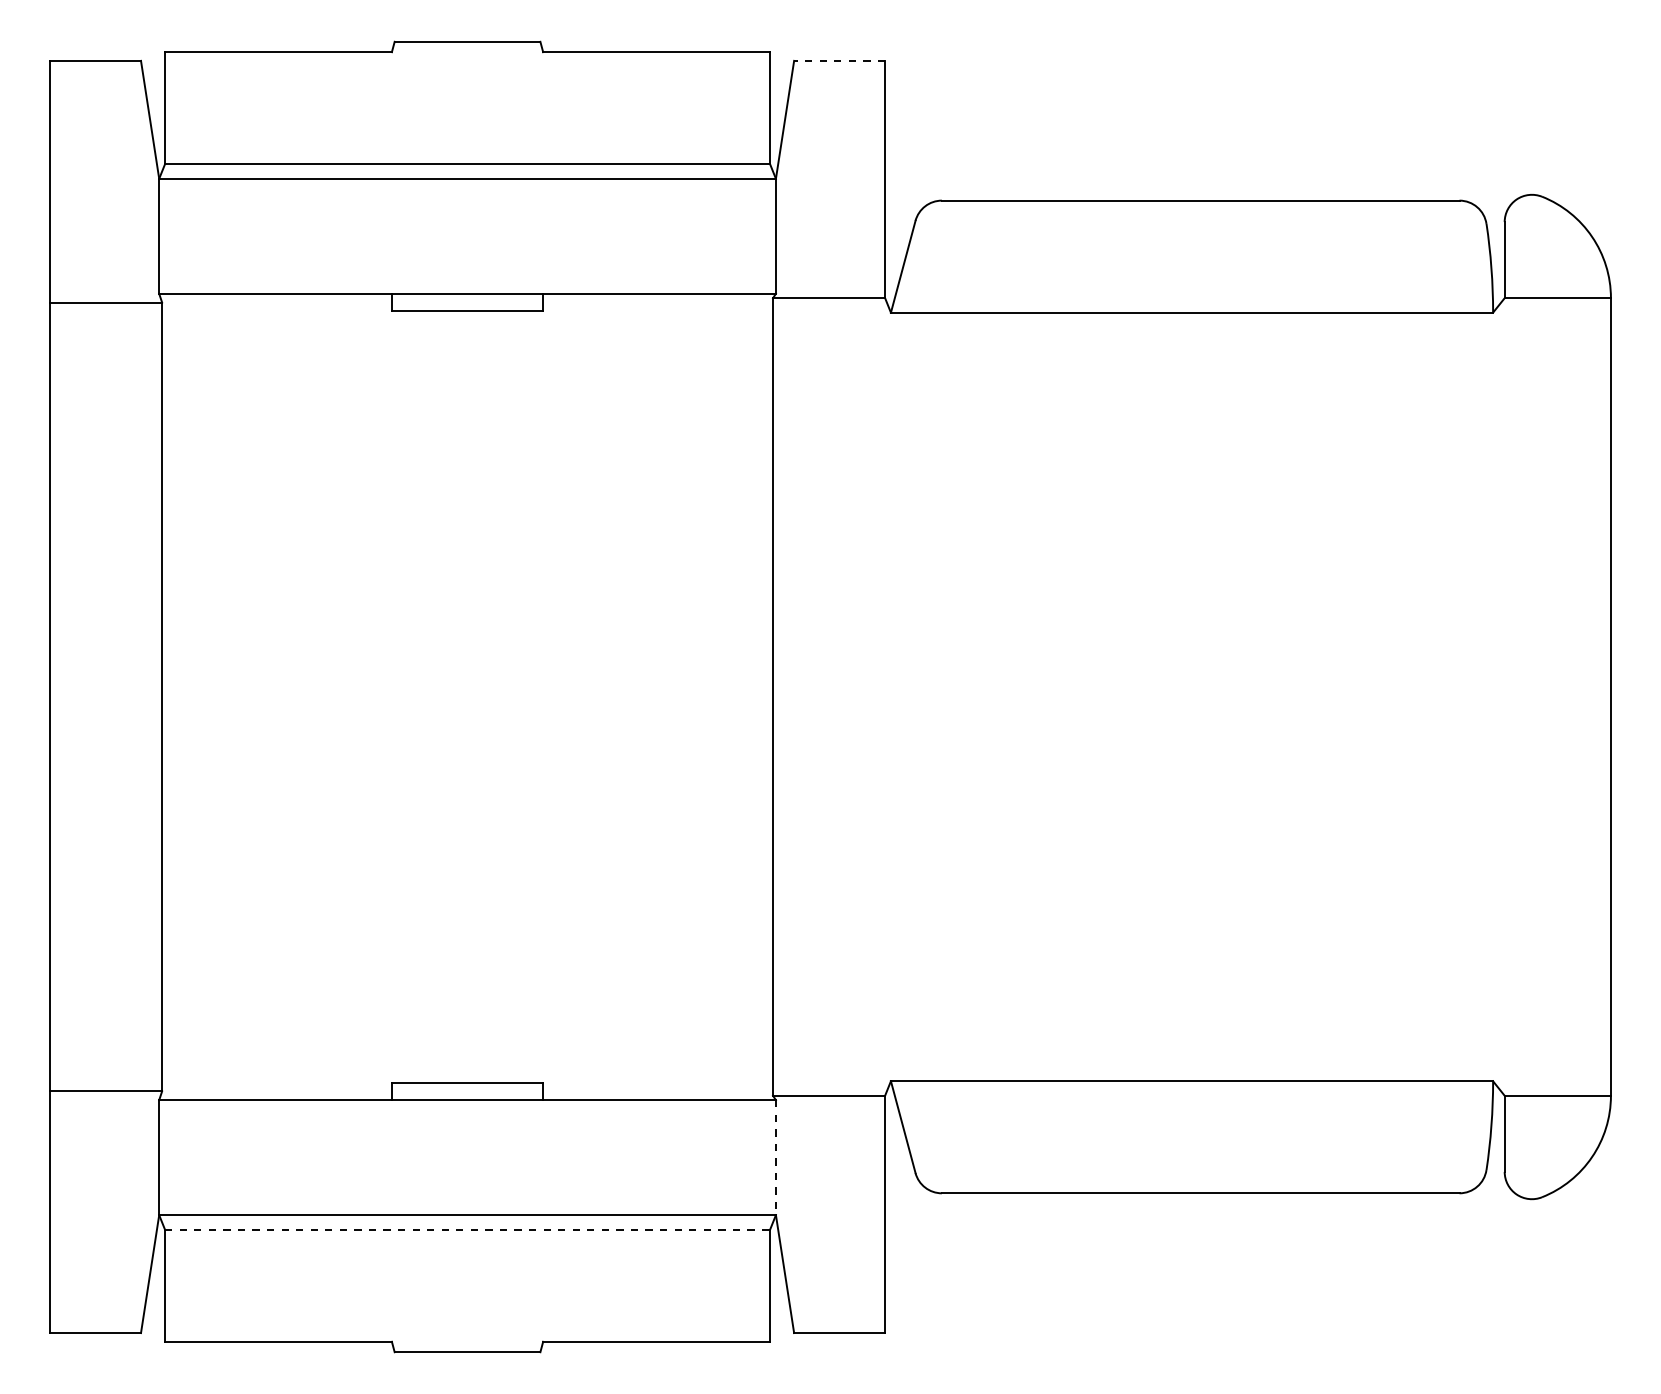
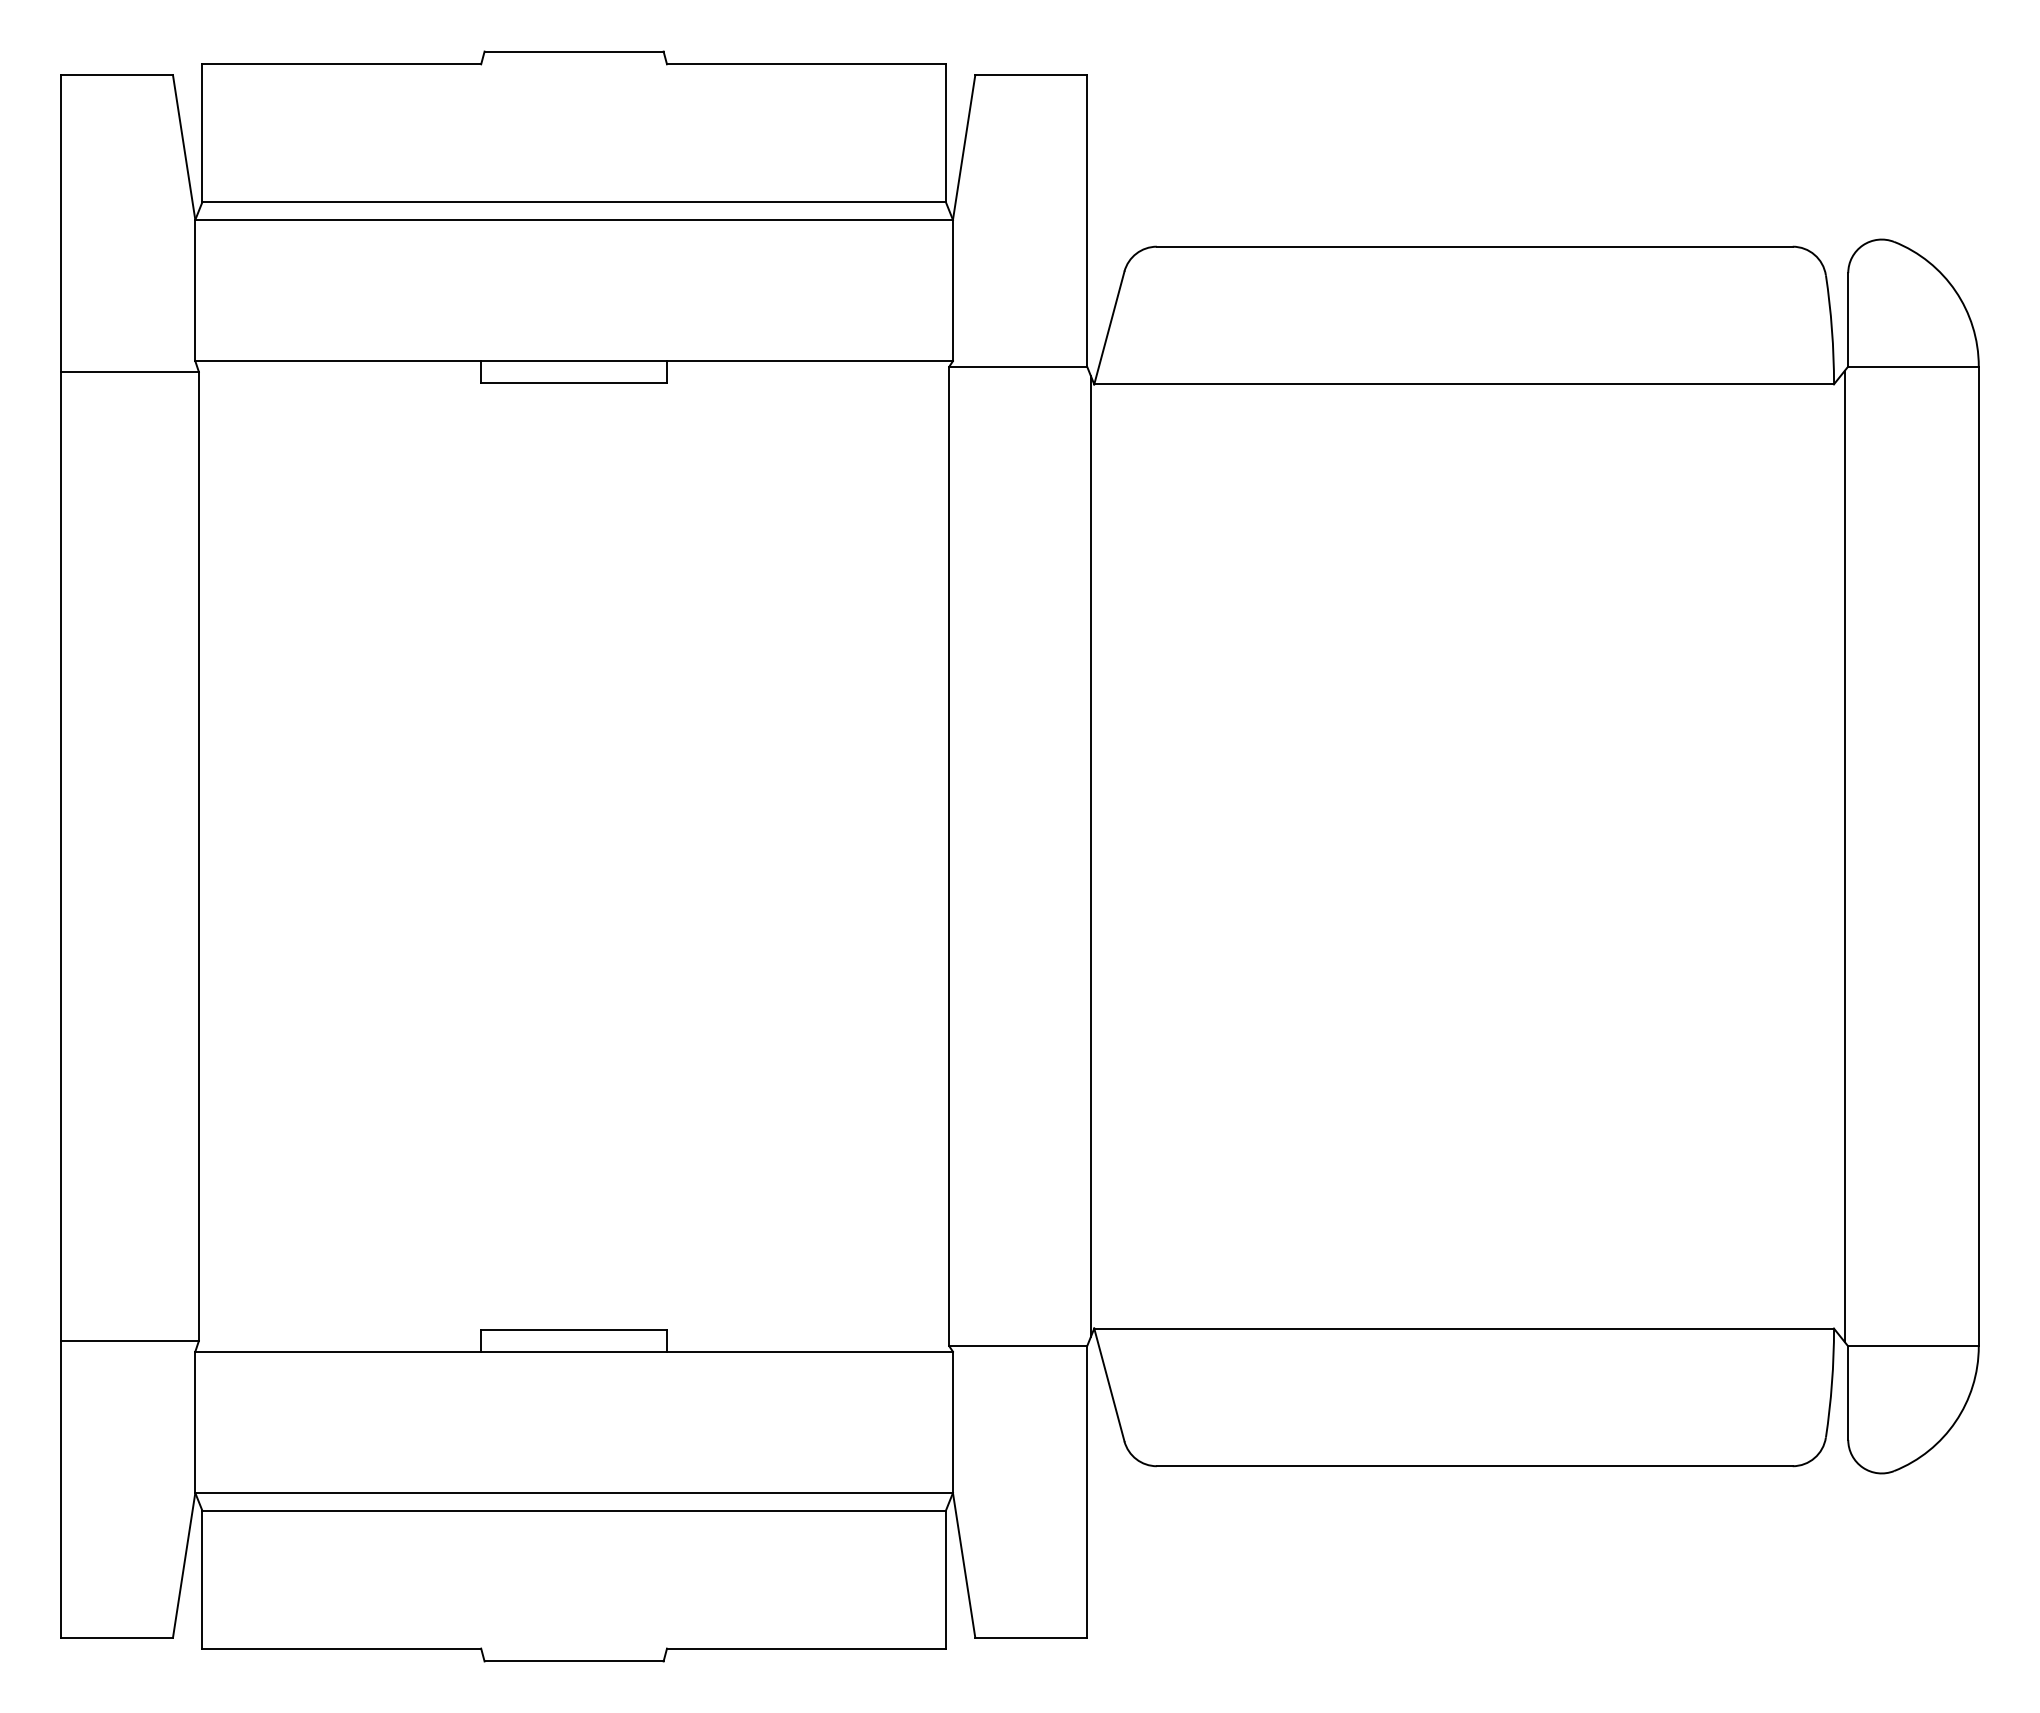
line: (839, 61) -> (1031, 75), dashed -> solid
line: (887, 697) -> (1090, 856), added
line: (1501, 697) -> (1844, 856), added
line: (775, 1157) -> (952, 1422), dashed -> solid
line: (467, 1229) -> (574, 1510), dashed -> solid

